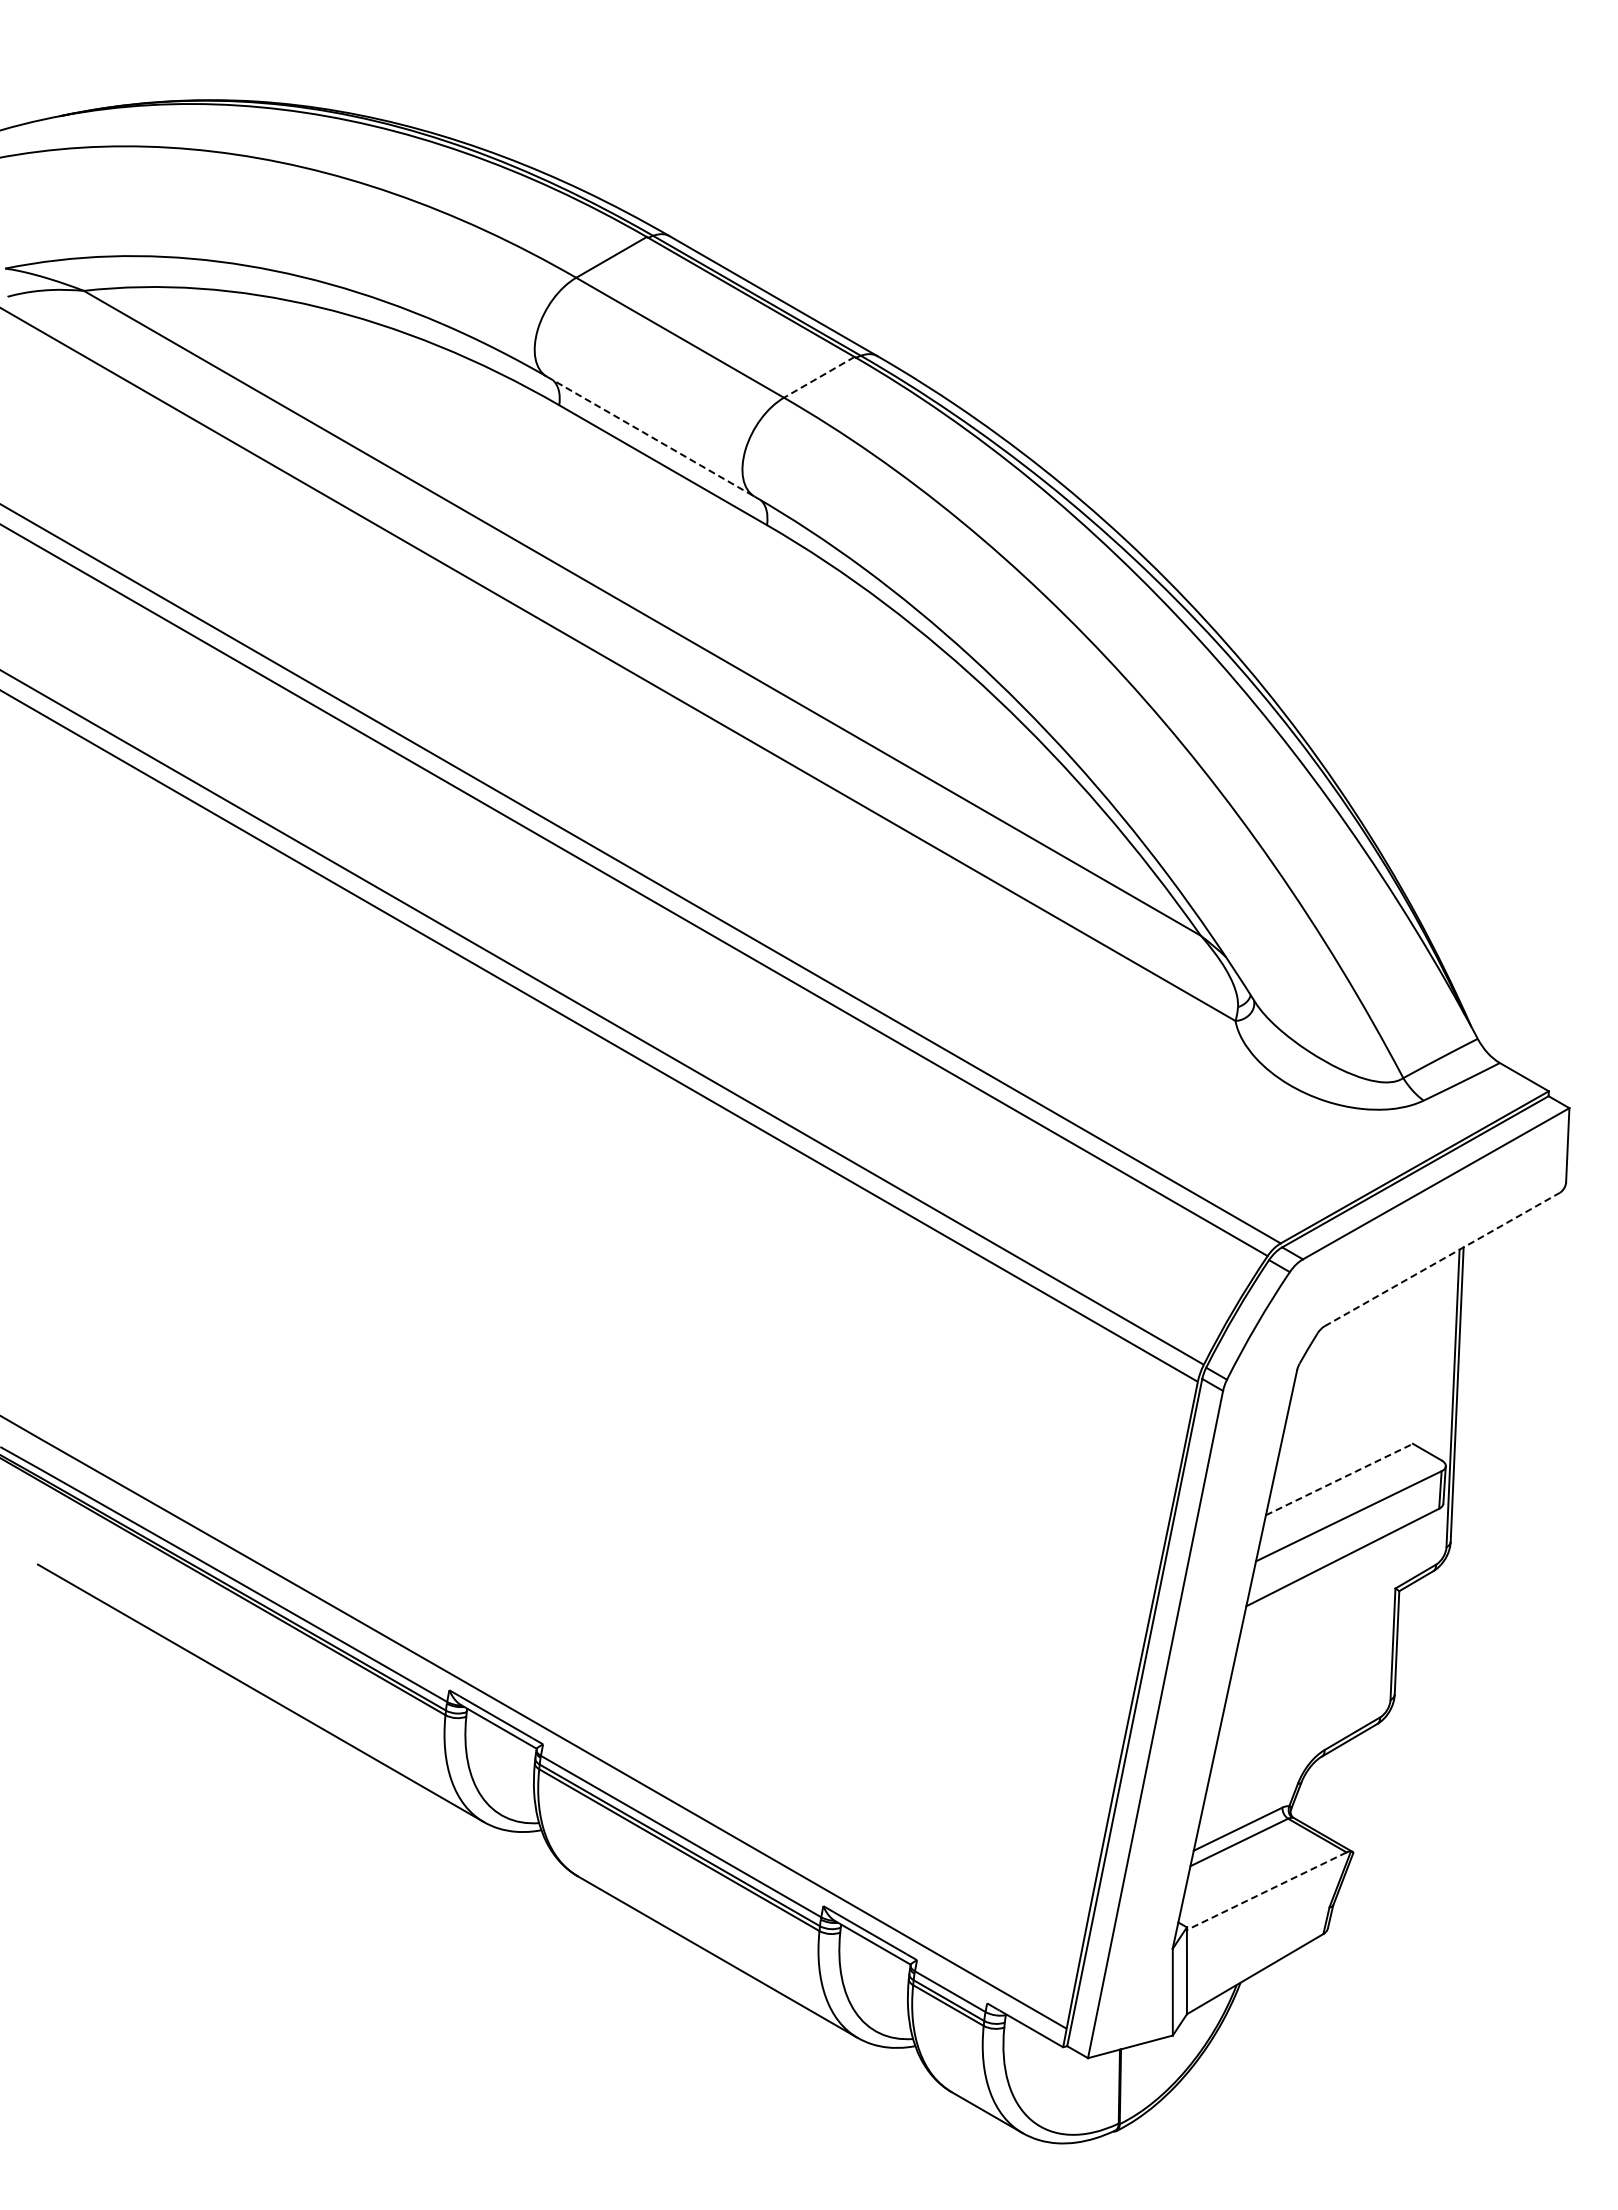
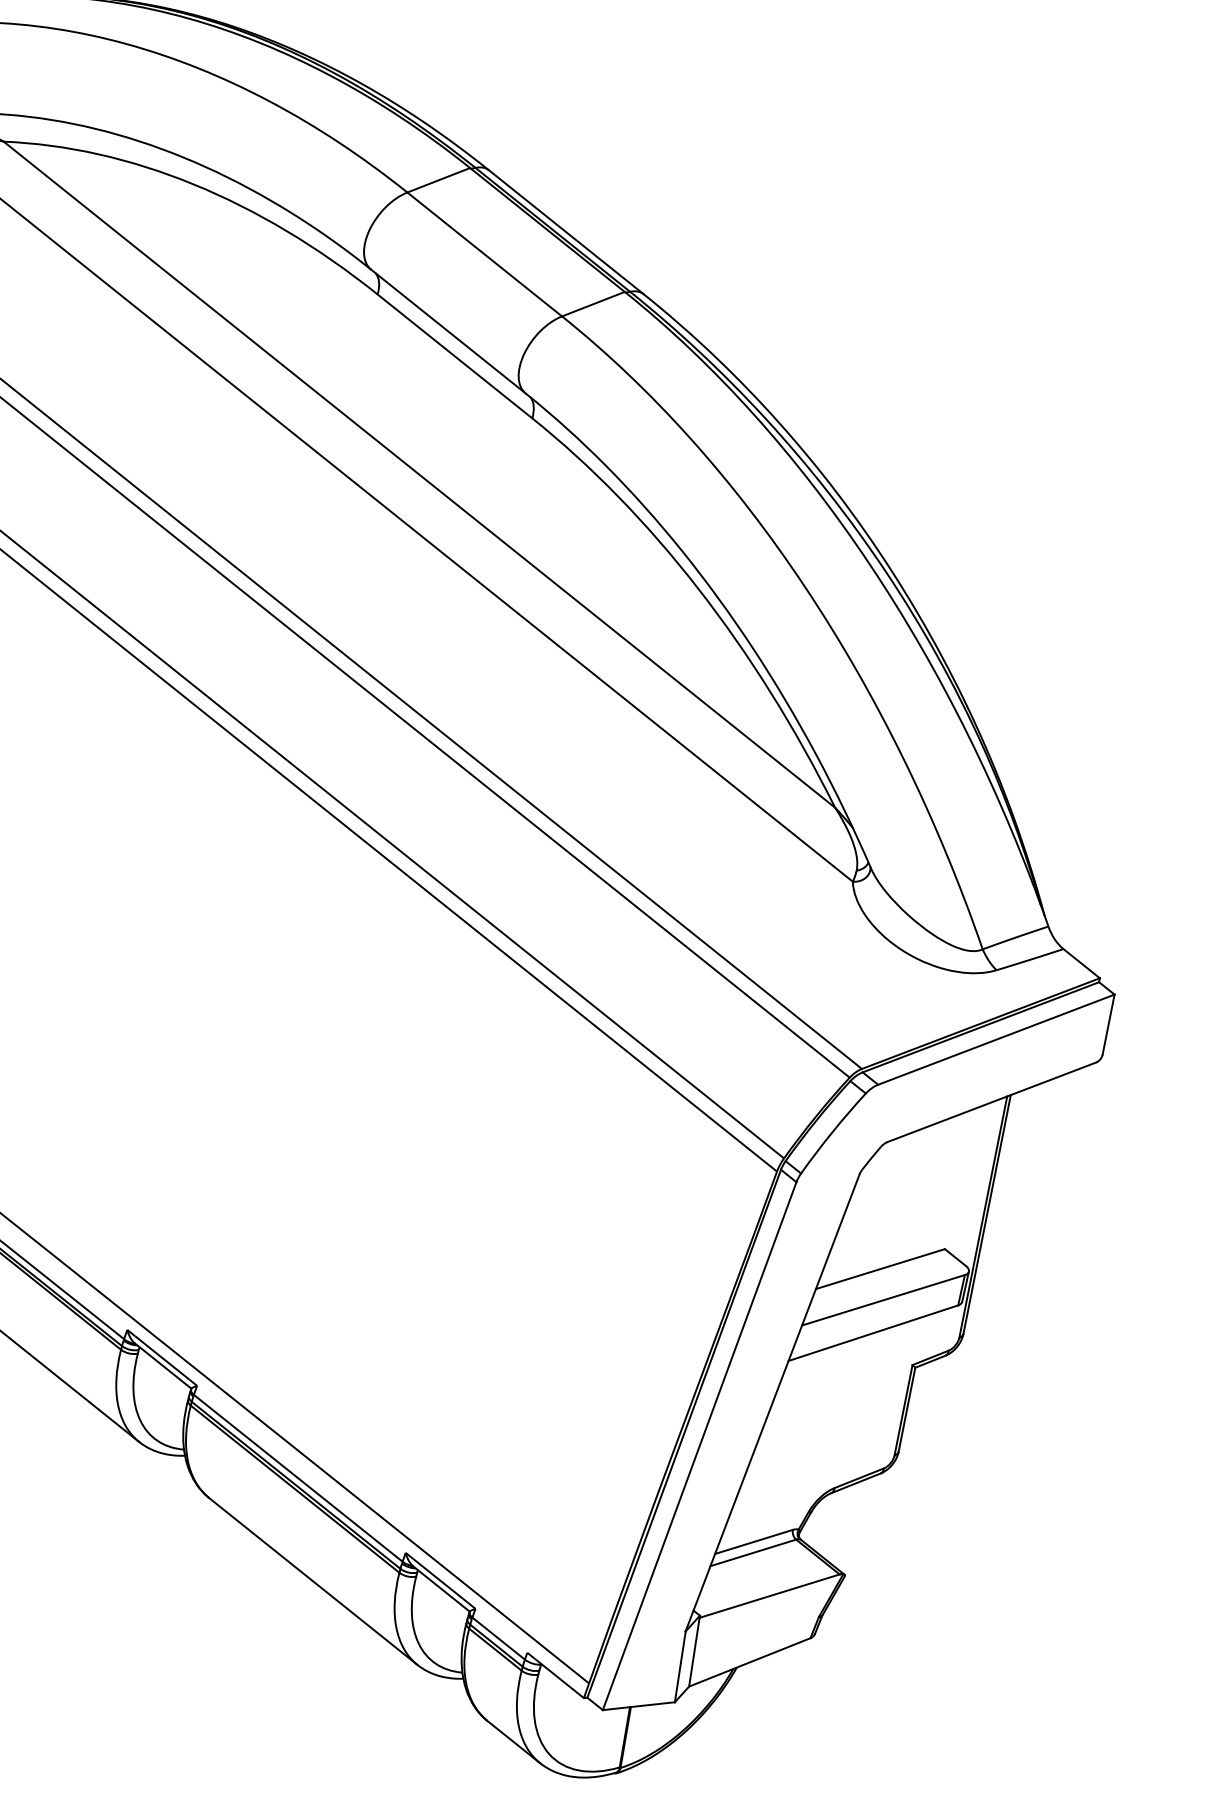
line: (819, 377) -> (593, 304), dashed -> solid
line: (650, 436) -> (448, 331), dashed -> solid
line: (1442, 1259) -> (992, 1102), dashed -> solid
line: (1339, 1479) -> (880, 1269), dashed -> solid
line: (1266, 1891) -> (769, 1596), dashed -> solid

